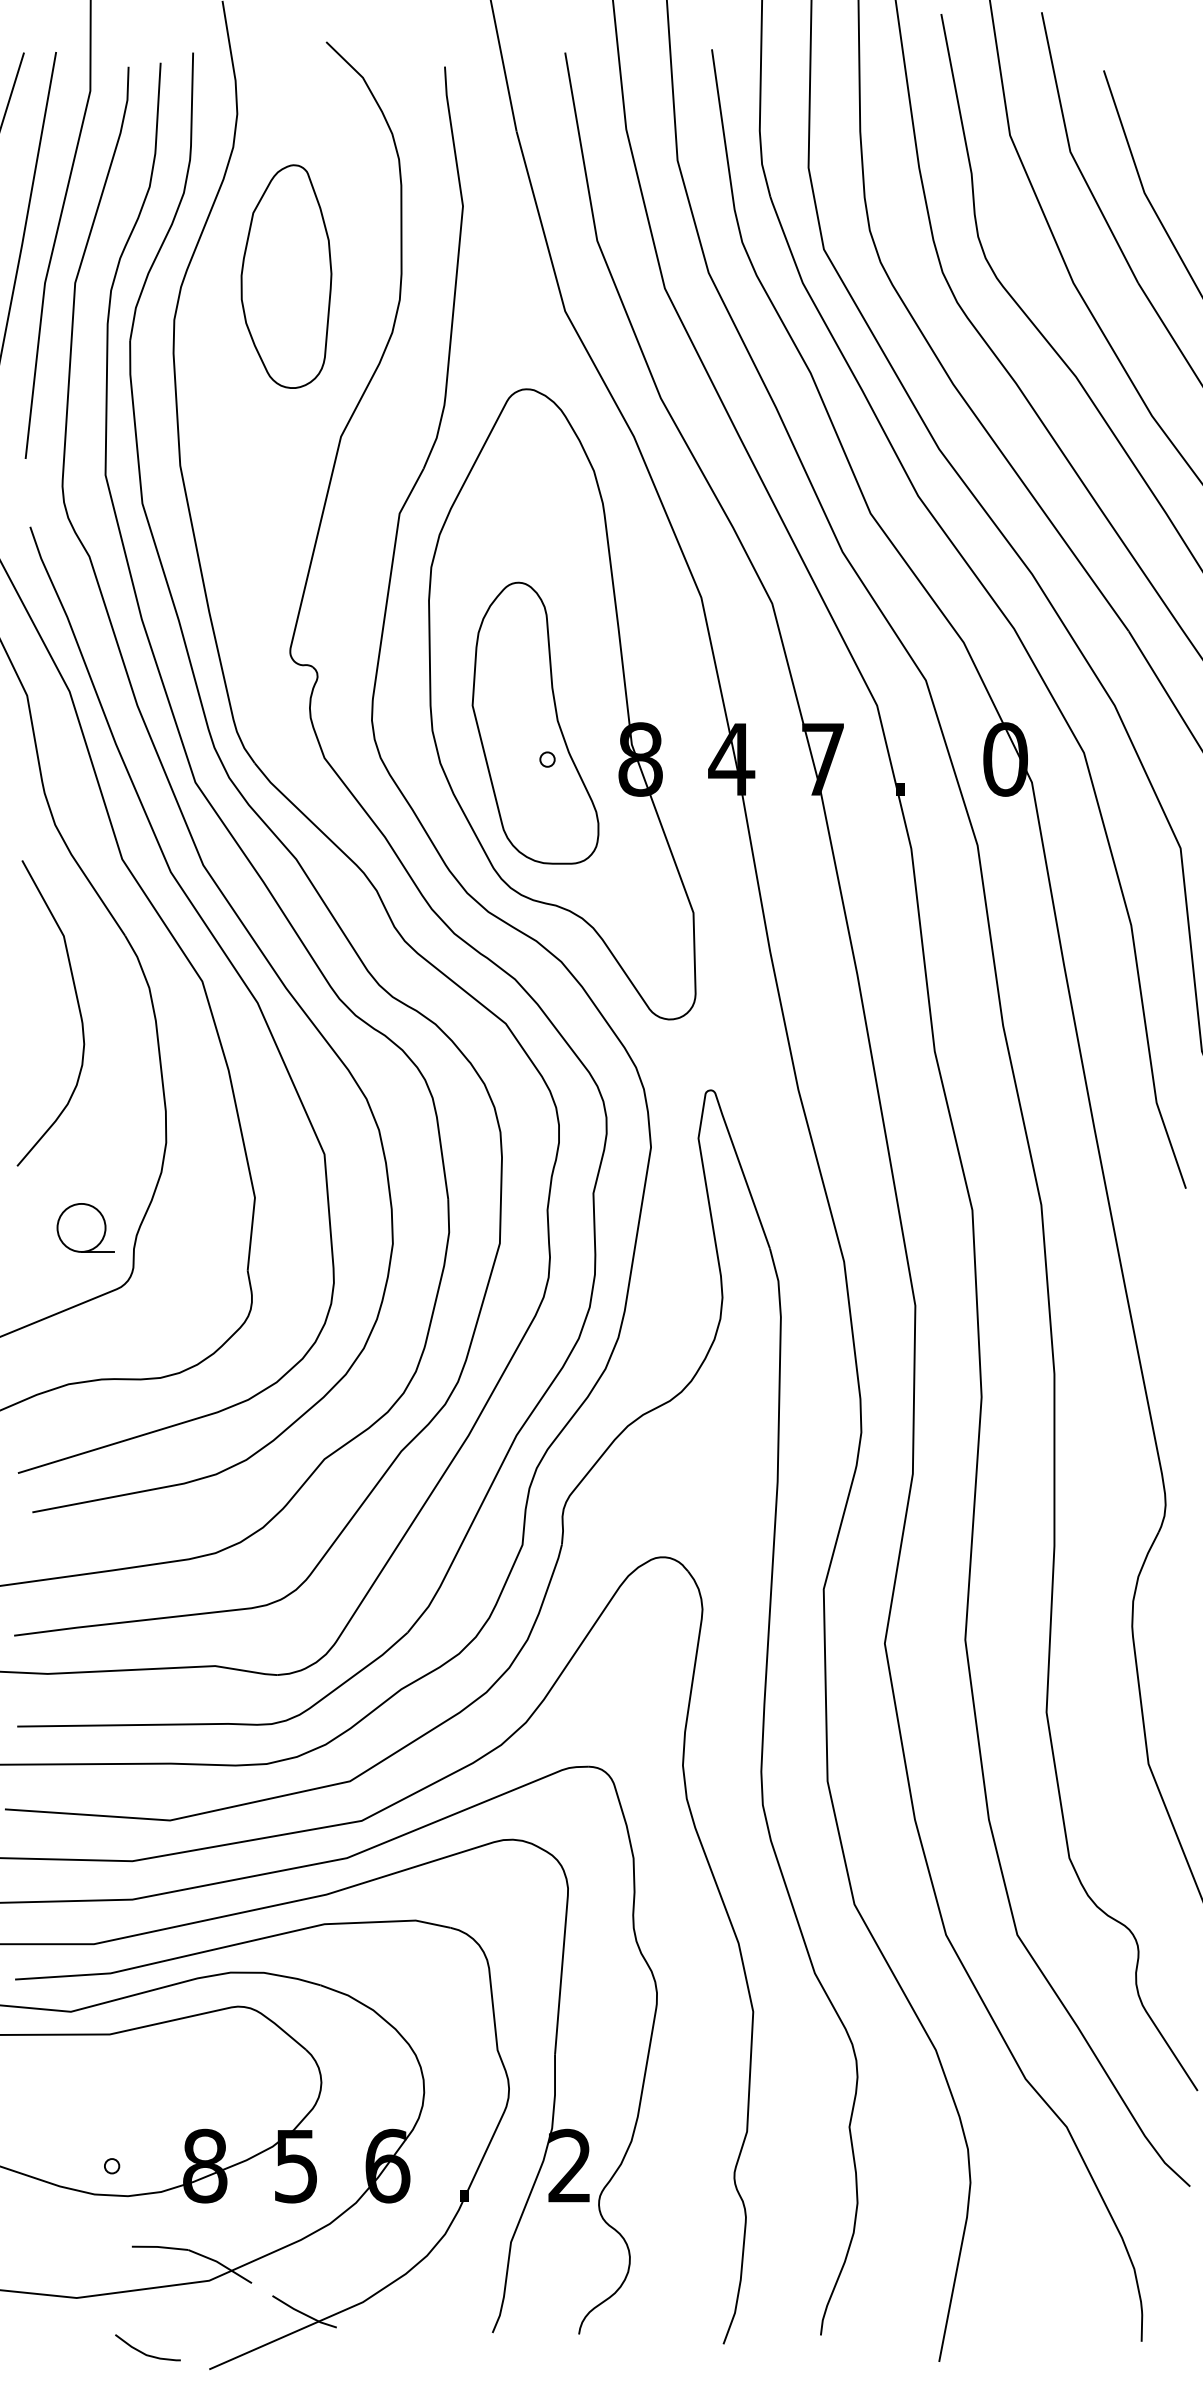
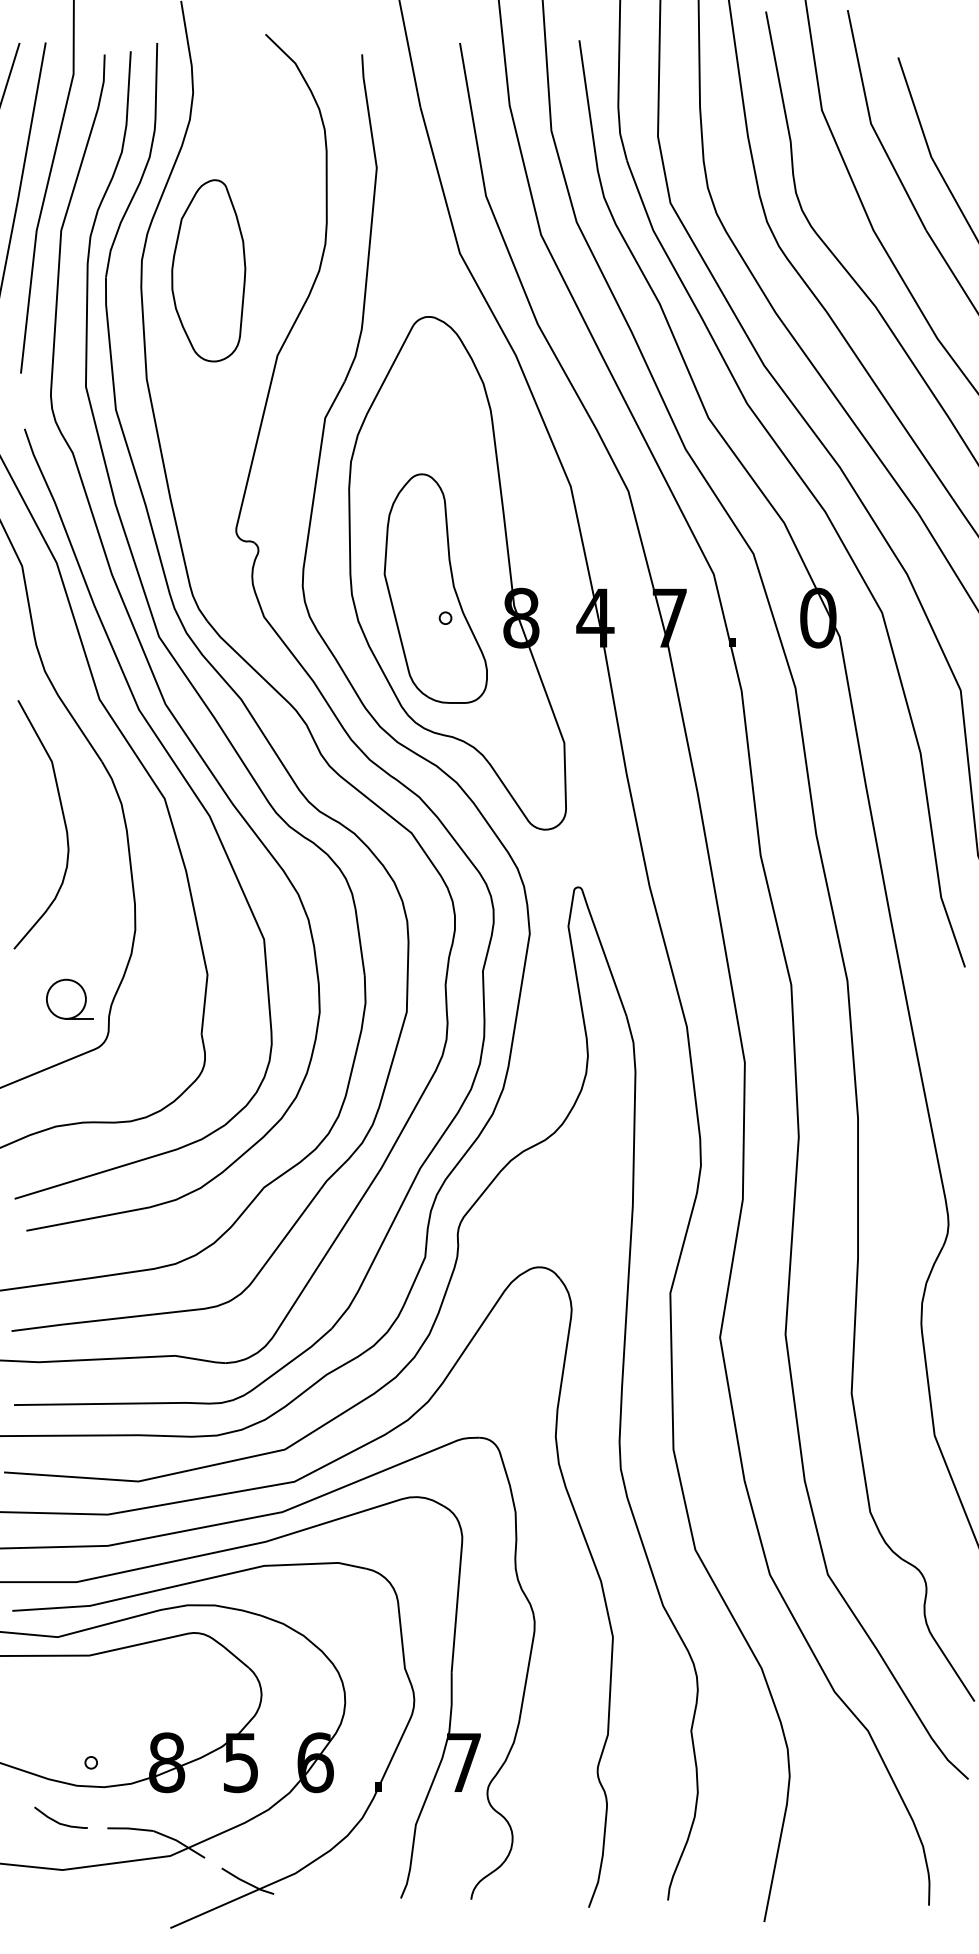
part: (286, 276) -> (208, 270), moved
text: (569, 2165) -> (463, 1762), 2 -> 7
curve: (145, 2353) -> (59, 1822), moved

